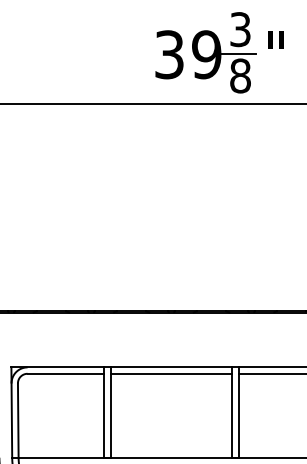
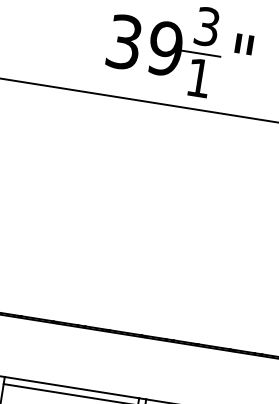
text: (240, 75) -> (199, 77), 8 -> 1

